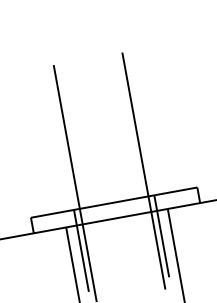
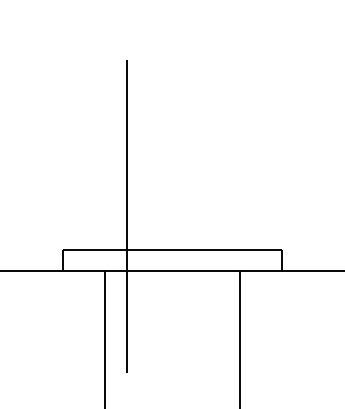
line: (143, 170) -> (217, 216), removed
line: (161, 236) -> (225, 304), removed
line: (81, 251) -> (119, 304), removed

